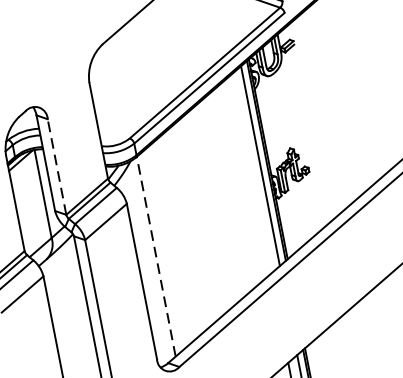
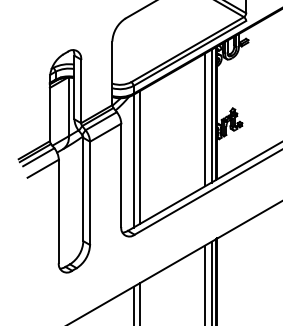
line: (57, 167) -> (81, 91), dashed -> solid
line: (250, 173) -> (204, 119), added
line: (165, 247) -> (140, 156), added
line: (155, 255) -> (133, 160), dashed -> solid

